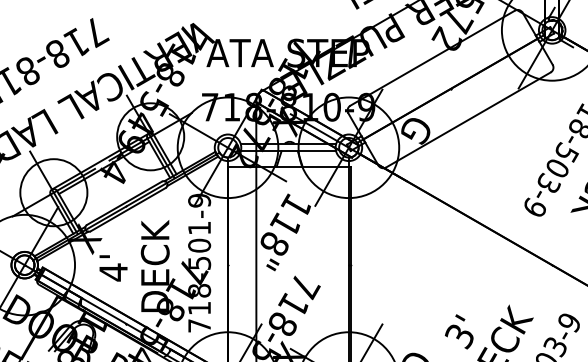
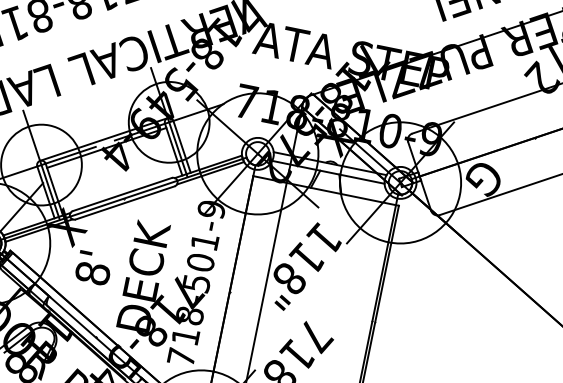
text: (113, 272) -> (92, 273), 4' -> 8'

